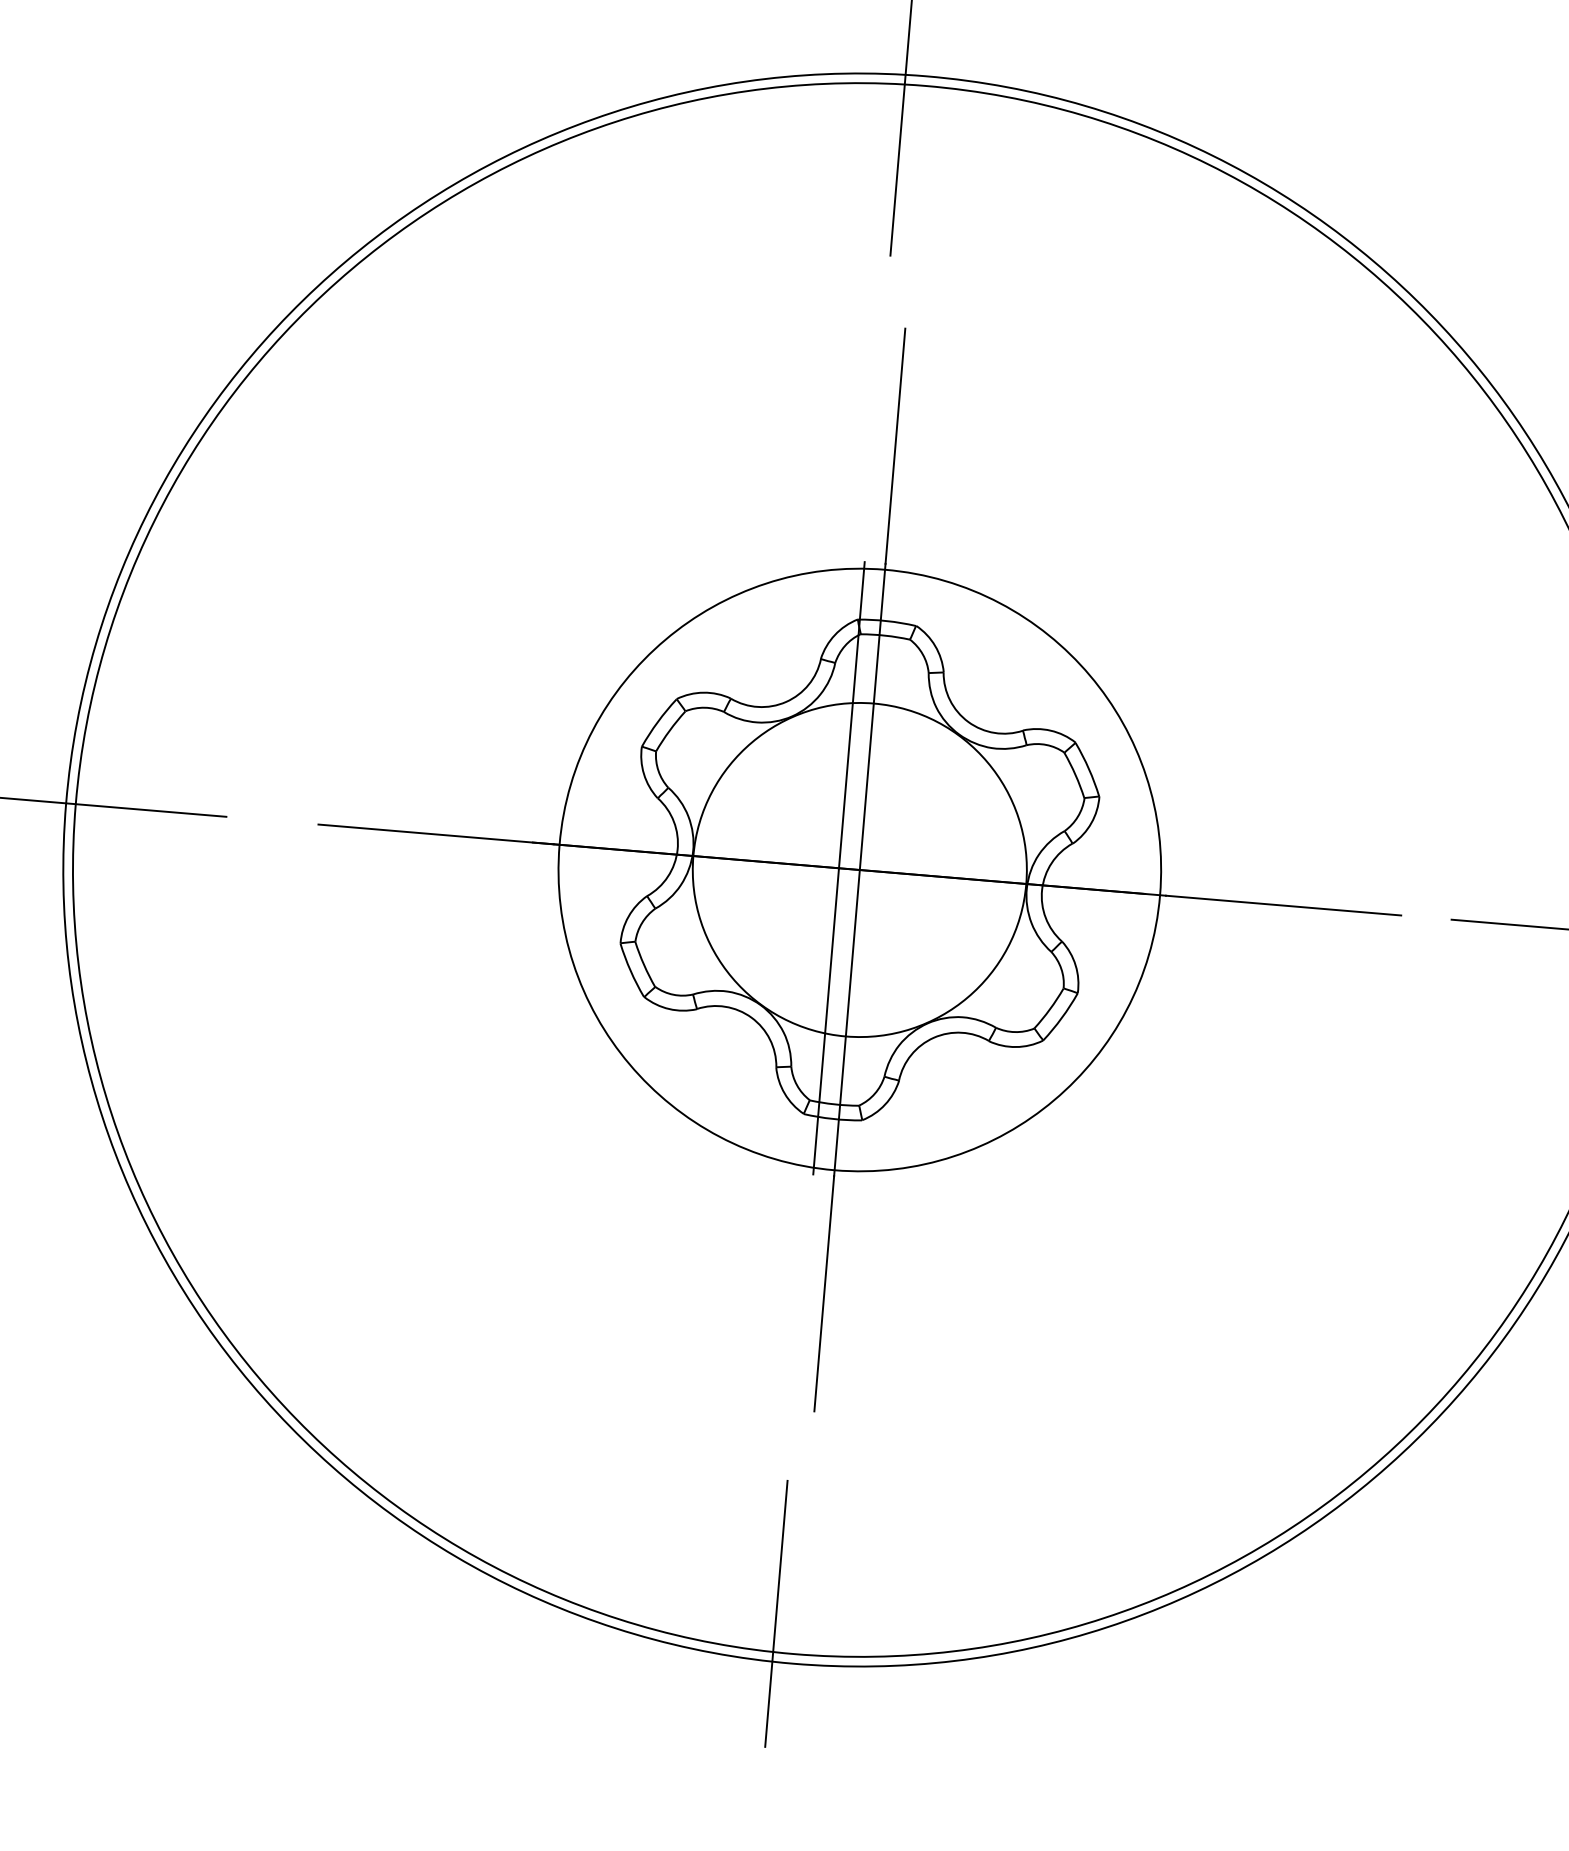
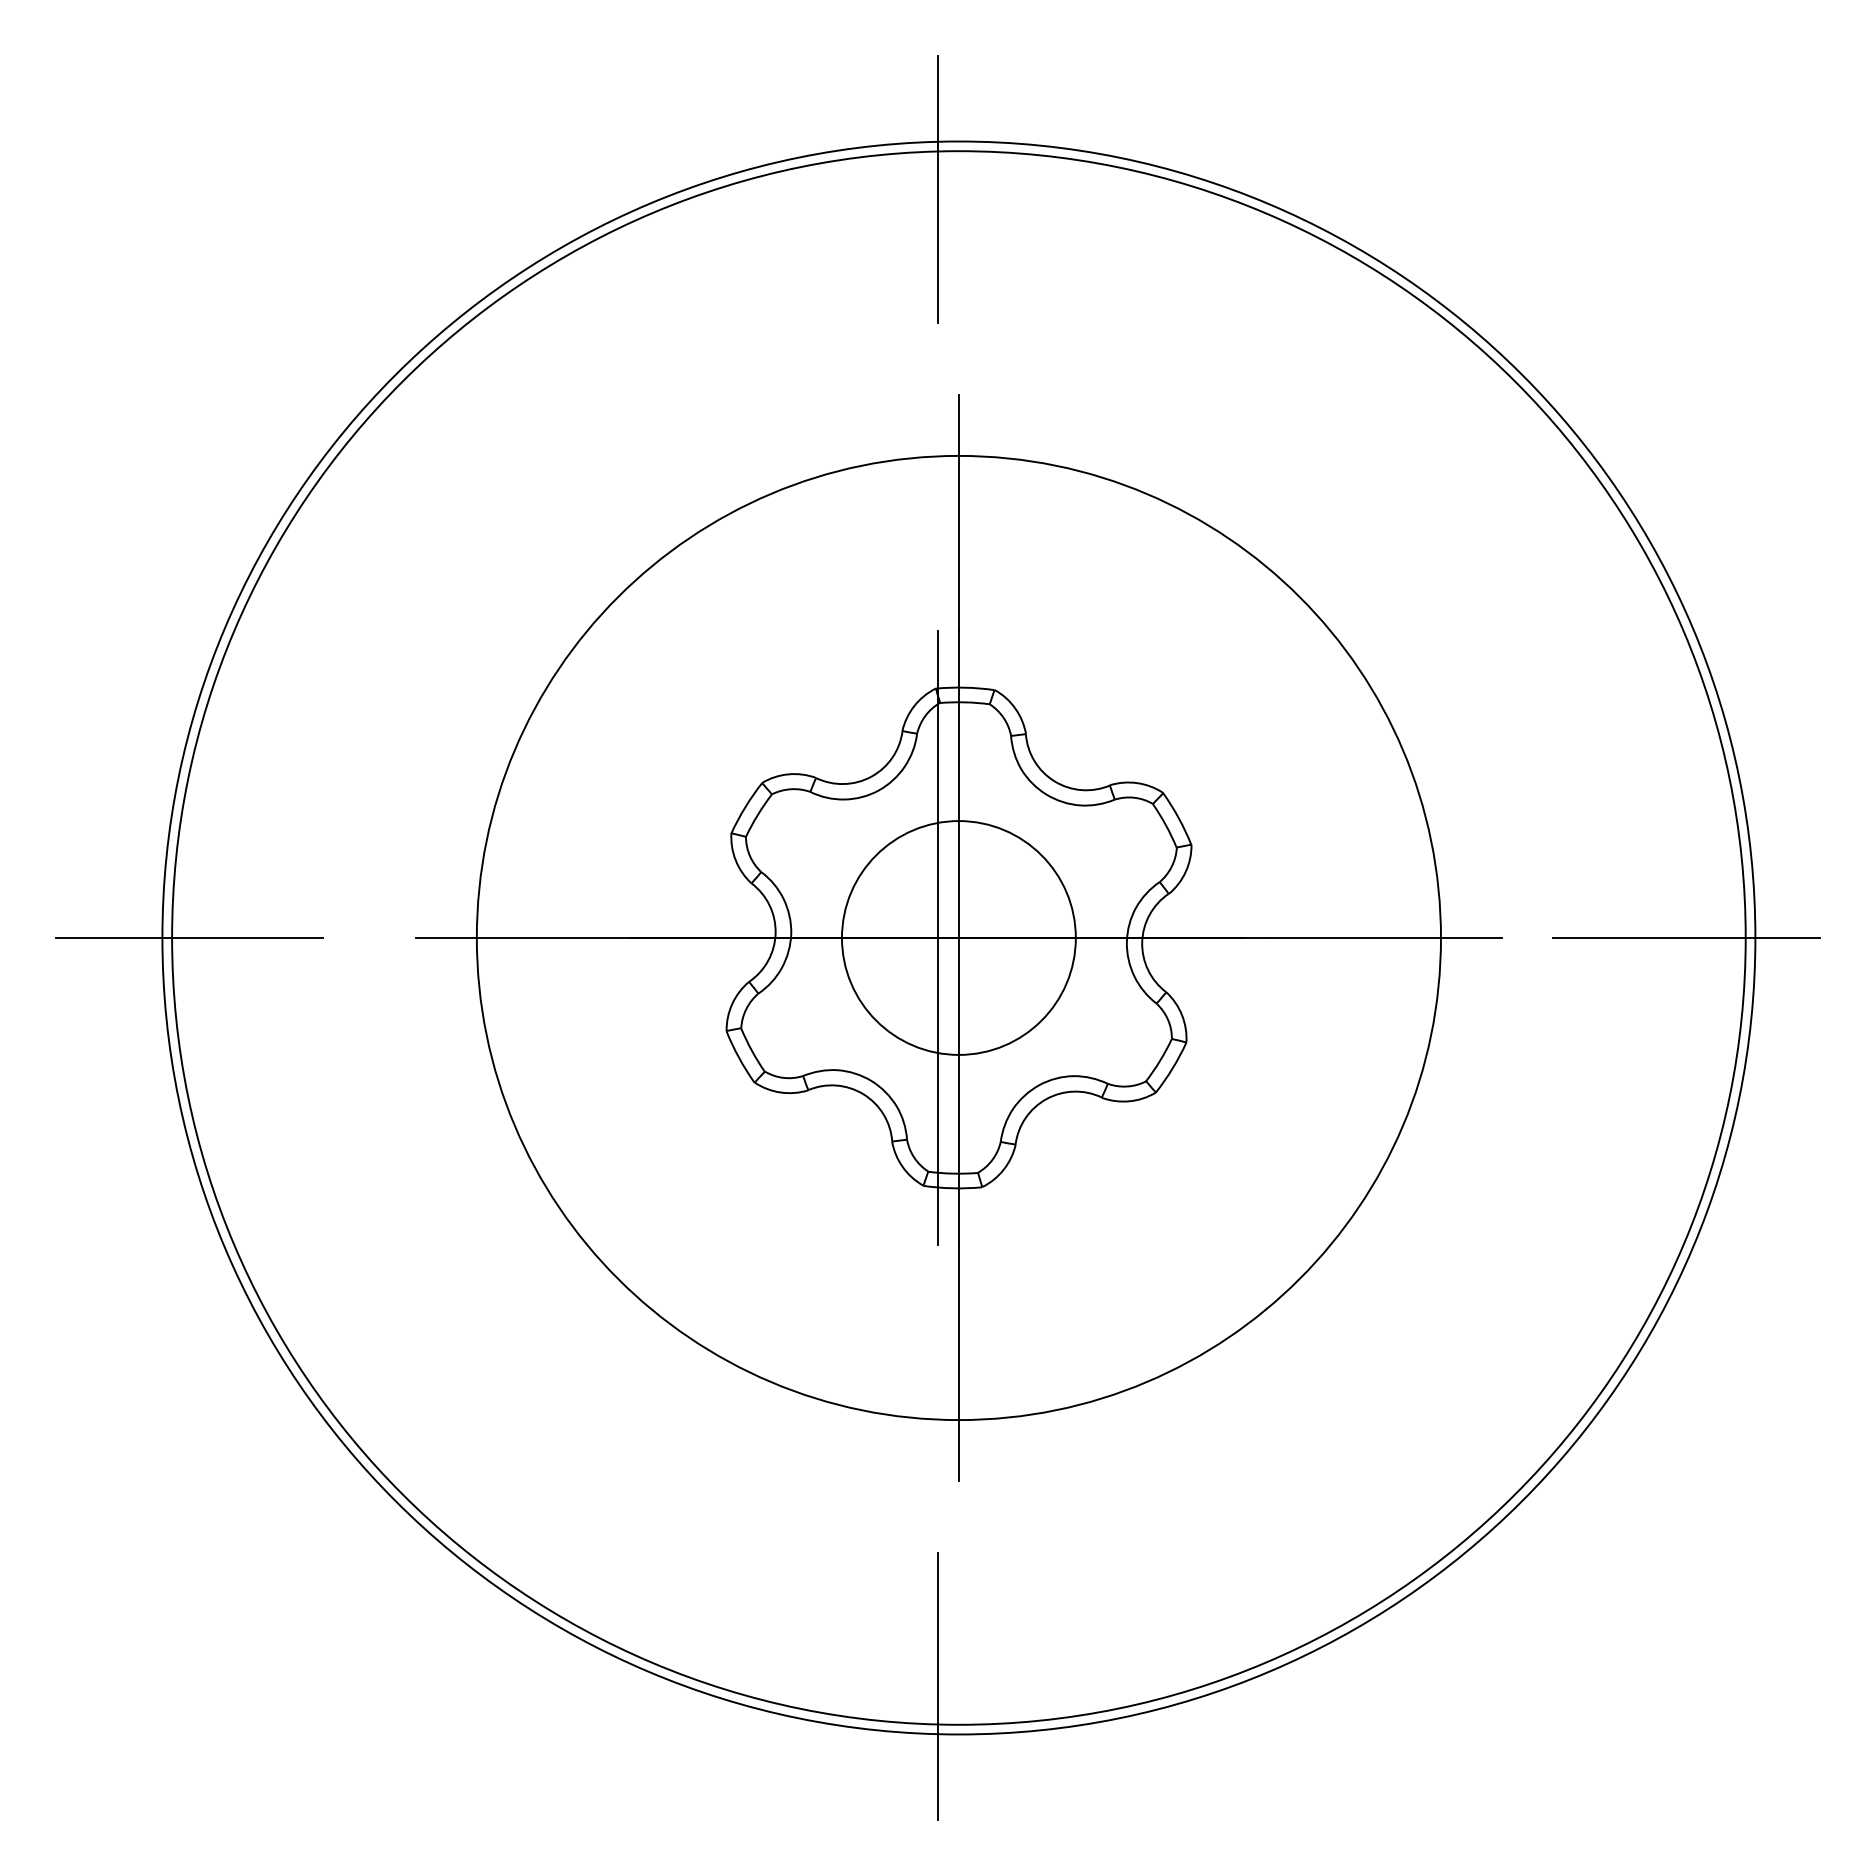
circle: (859, 869) -> (958, 937), size x0.7
circle: (859, 869) -> (958, 937), size x1.6

